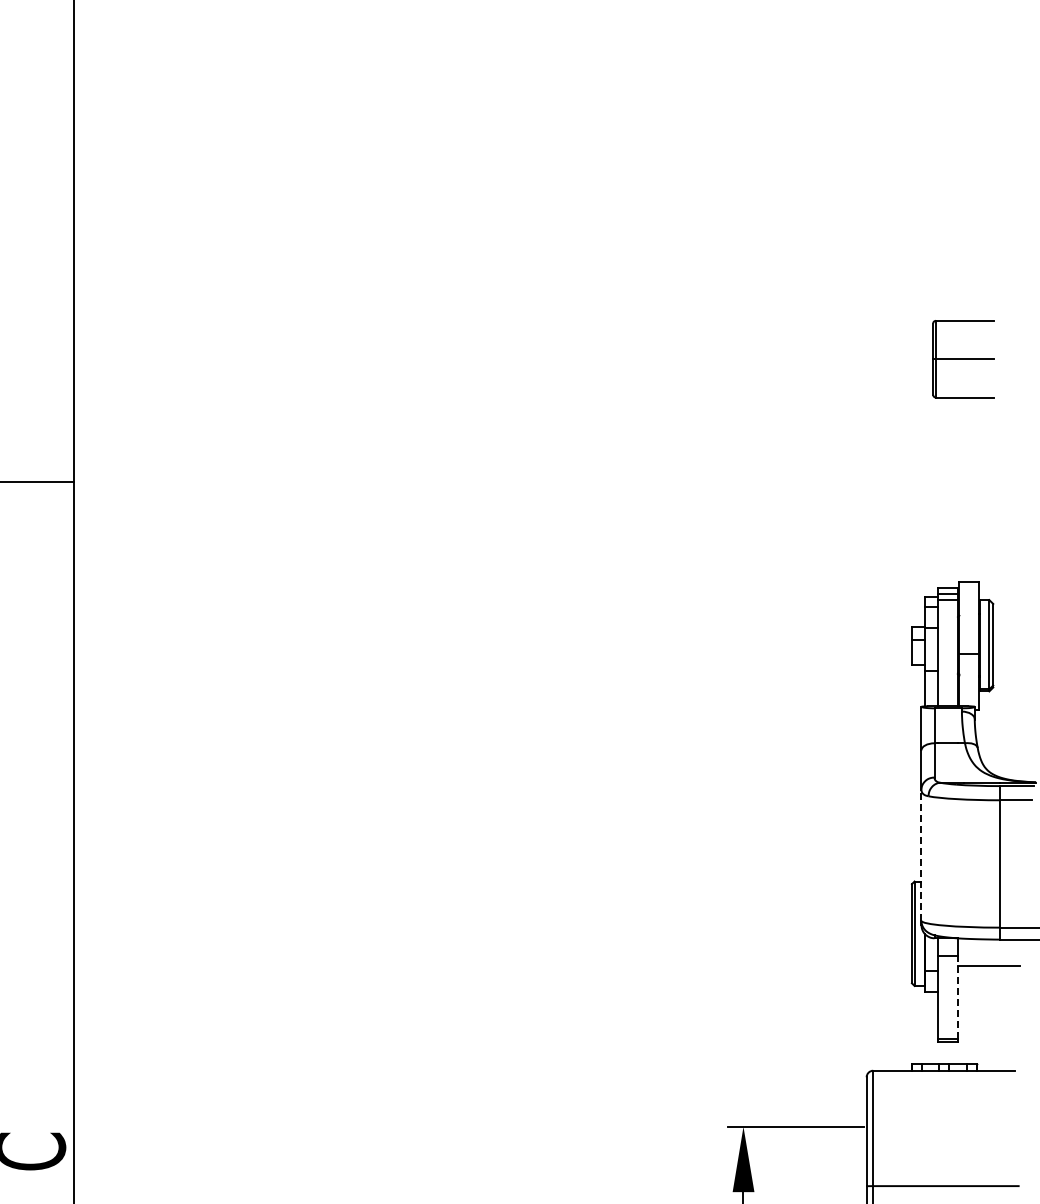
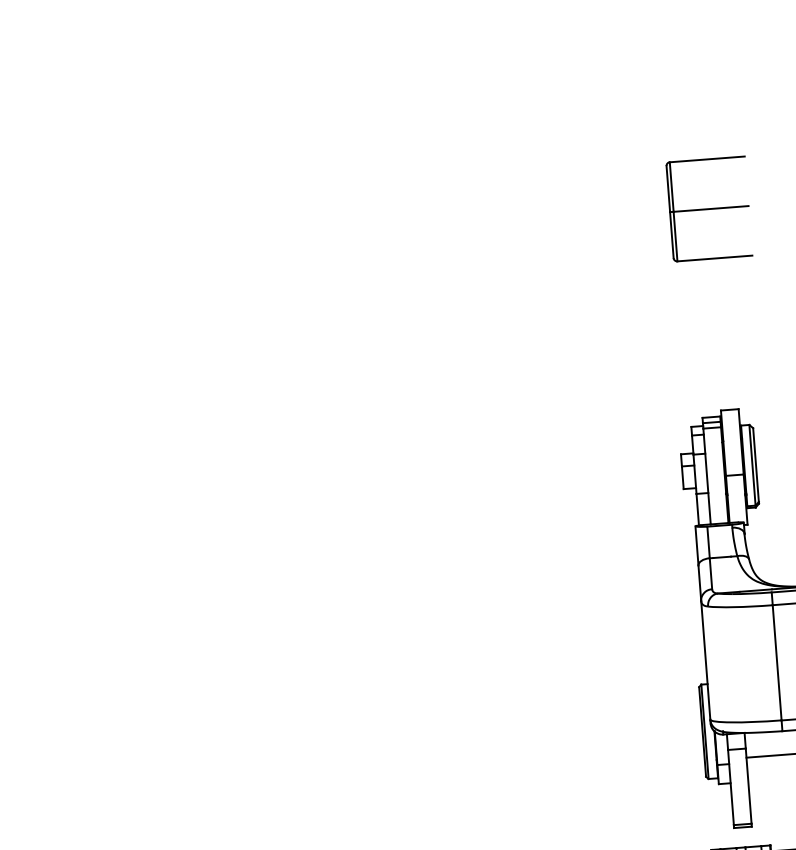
part: (963, 358) -> (709, 208), size x1.43
line: (921, 855) -> (705, 660), dashed -> solid
line: (958, 997) -> (749, 786), dashed -> solid

